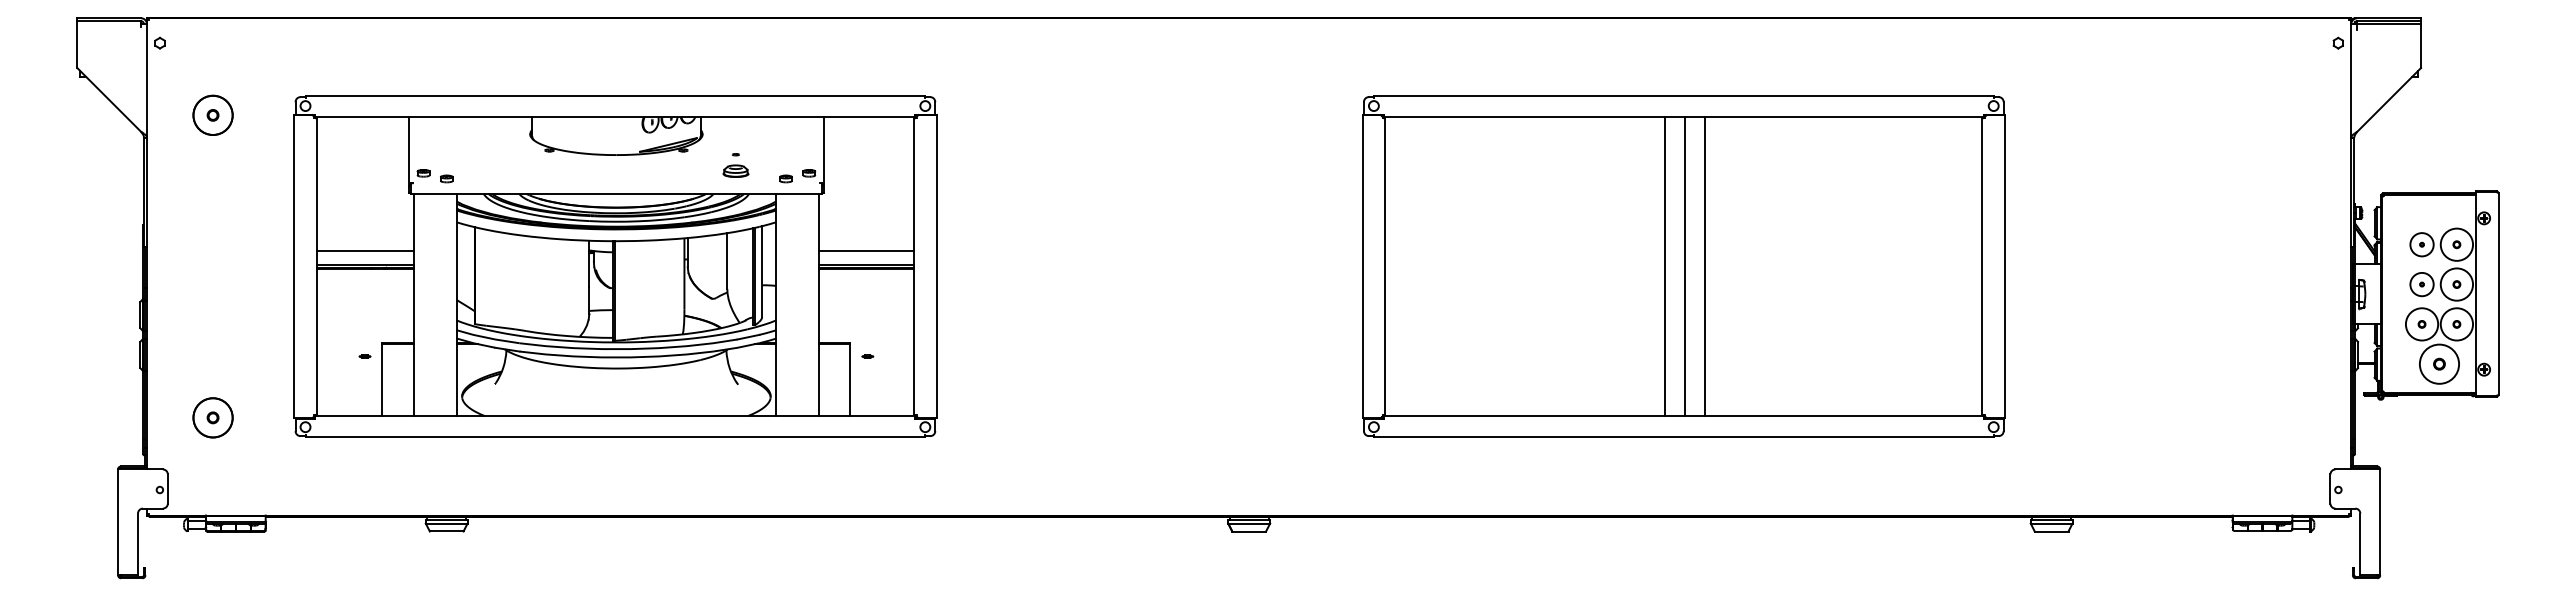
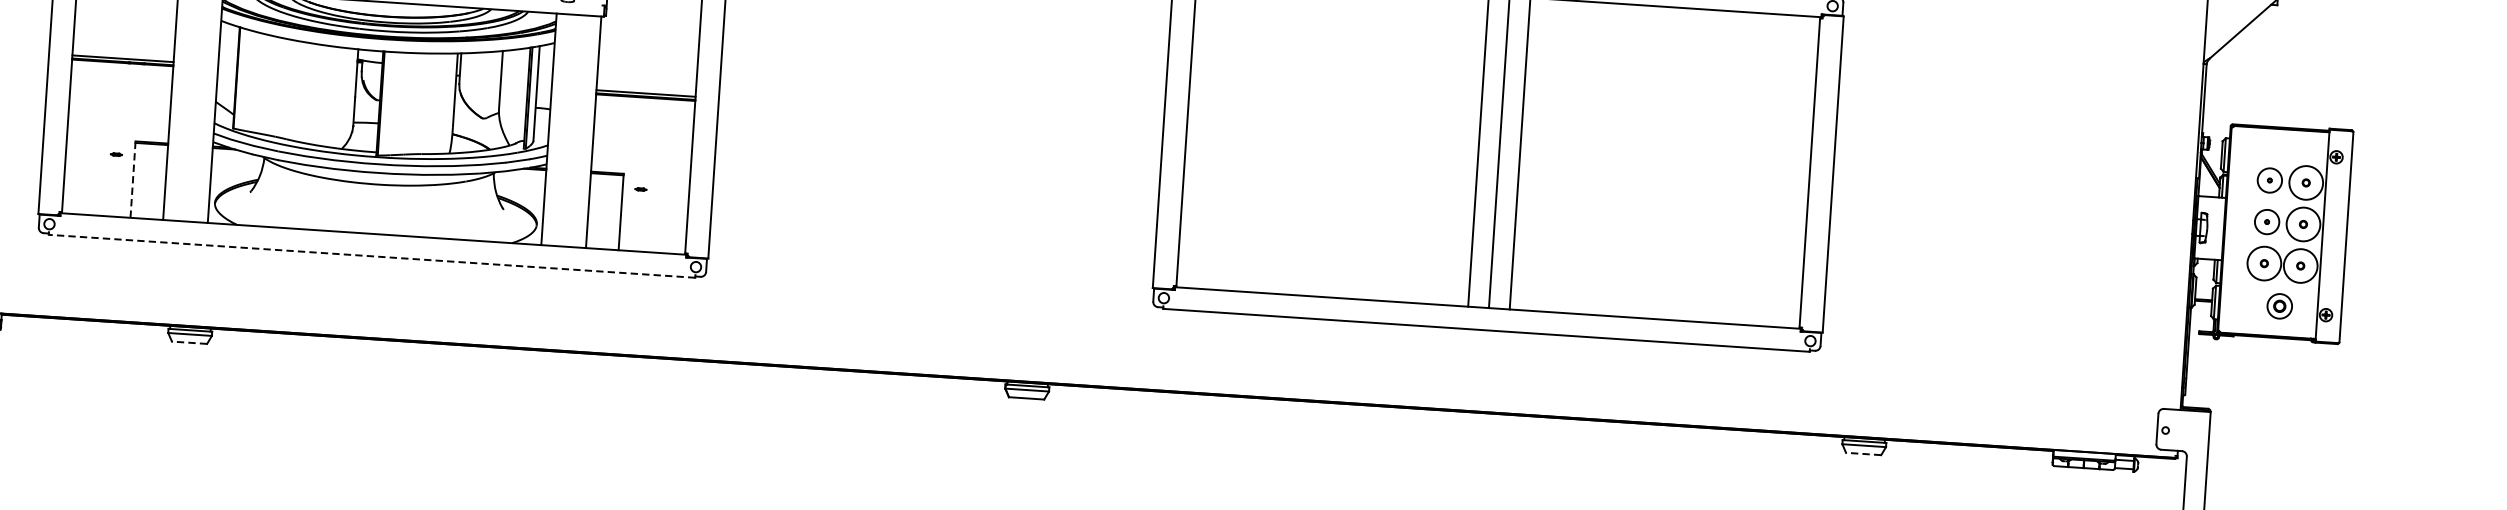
line: (364, 250) -> (123, 43), removed
line: (866, 250) -> (646, 78), removed
circle: (2439, 363) -> (2279, 305), size x0.6
line: (382, 379) -> (133, 179), solid -> dashed
line: (615, 437) -> (372, 256), solid -> dashed
line: (446, 531) -> (189, 342), solid -> dashed
line: (2051, 531) -> (1863, 453), solid -> dashed

